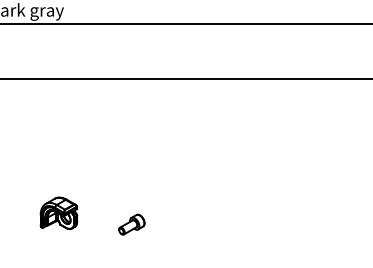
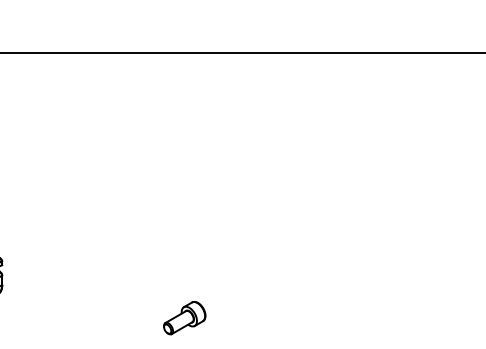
part: (131, 224) -> (184, 317), moved

